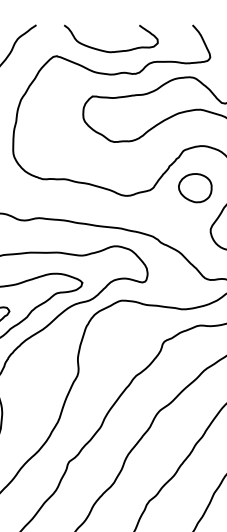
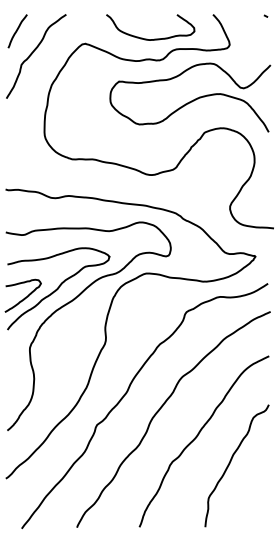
curve: (107, 50) -> (147, 38), moved
part: (195, 187) -> (215, 167), removed

